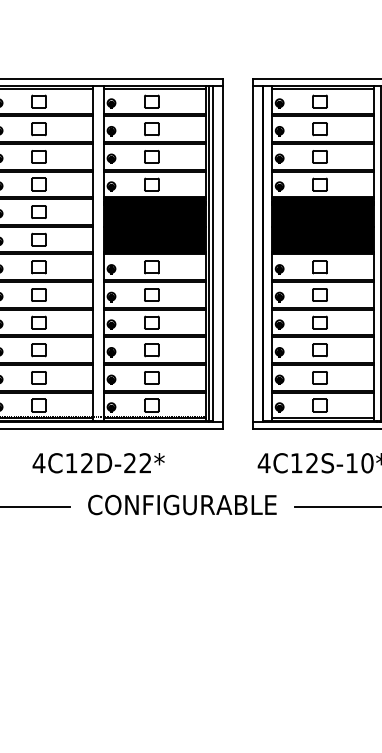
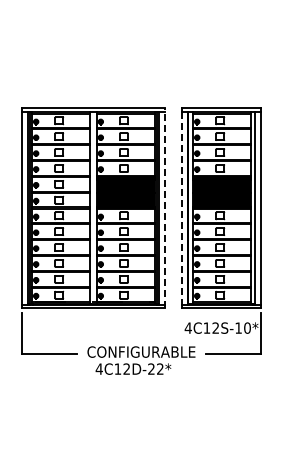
line: (222, 252) -> (164, 207), solid -> dashed
line: (252, 254) -> (181, 208), solid -> dashed
text: (98, 462) -> (133, 368), moved

